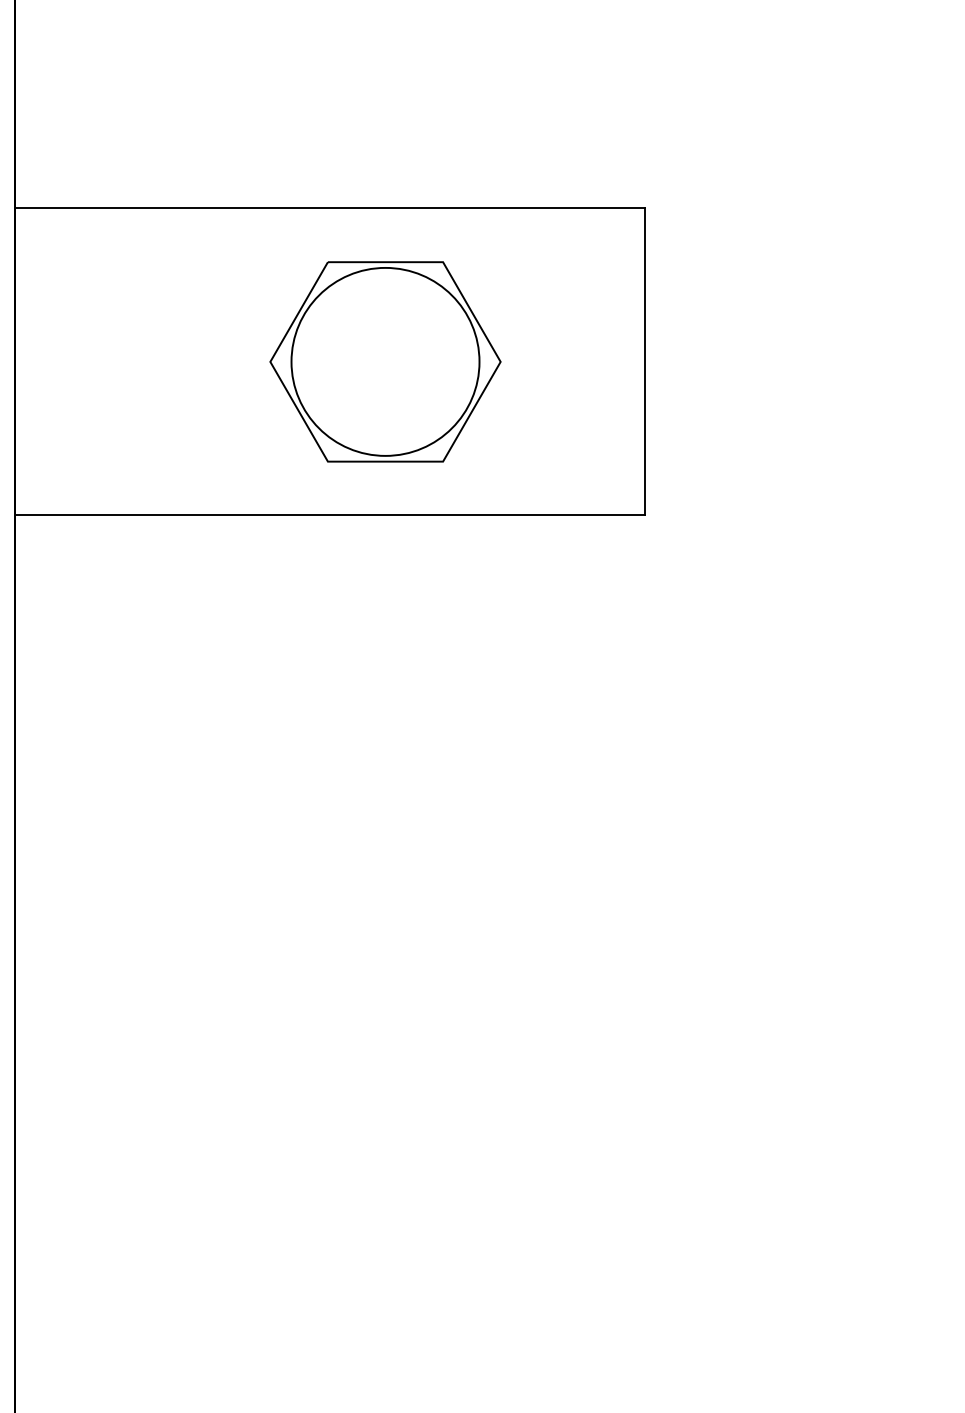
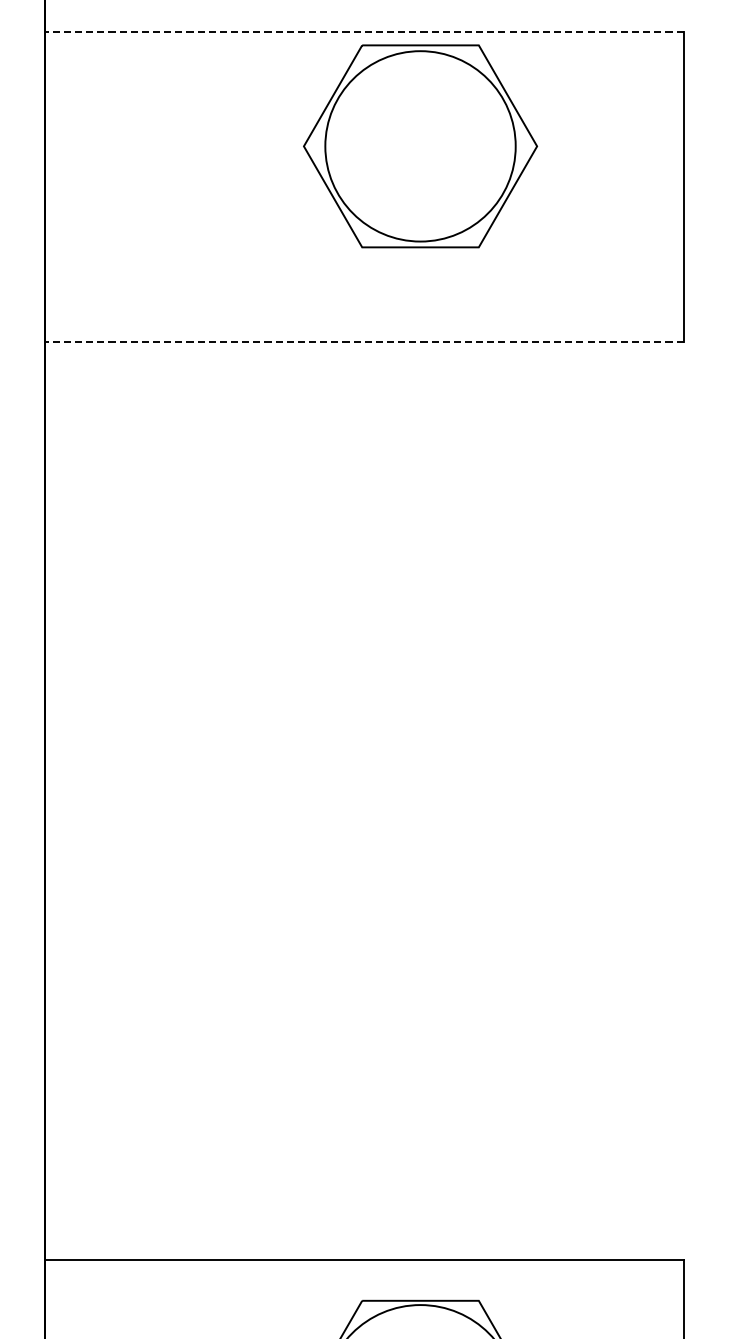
line: (329, 208) -> (363, 31), solid -> dashed
part: (385, 361) -> (420, 145), moved
line: (329, 515) -> (363, 342), solid -> dashed

